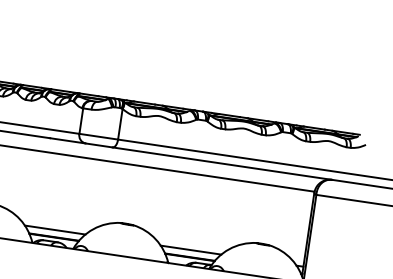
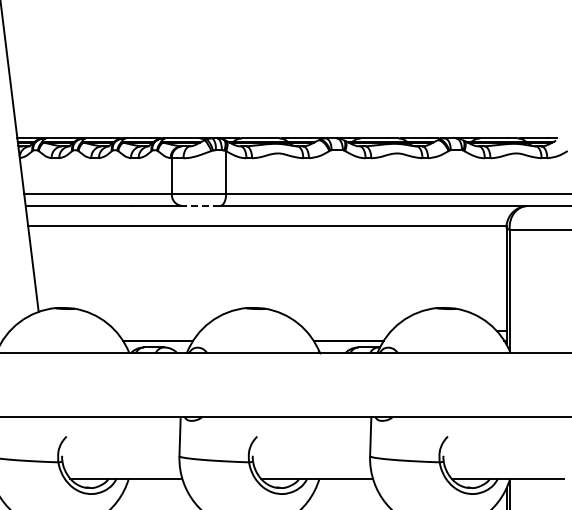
line: (99, 145) -> (201, 205), solid -> dashed
line: (54, 230) -> (157, 331), removed
line: (190, 250) -> (348, 331), removed

